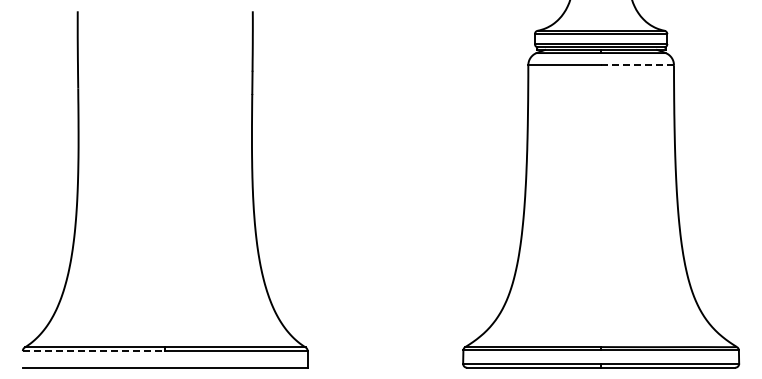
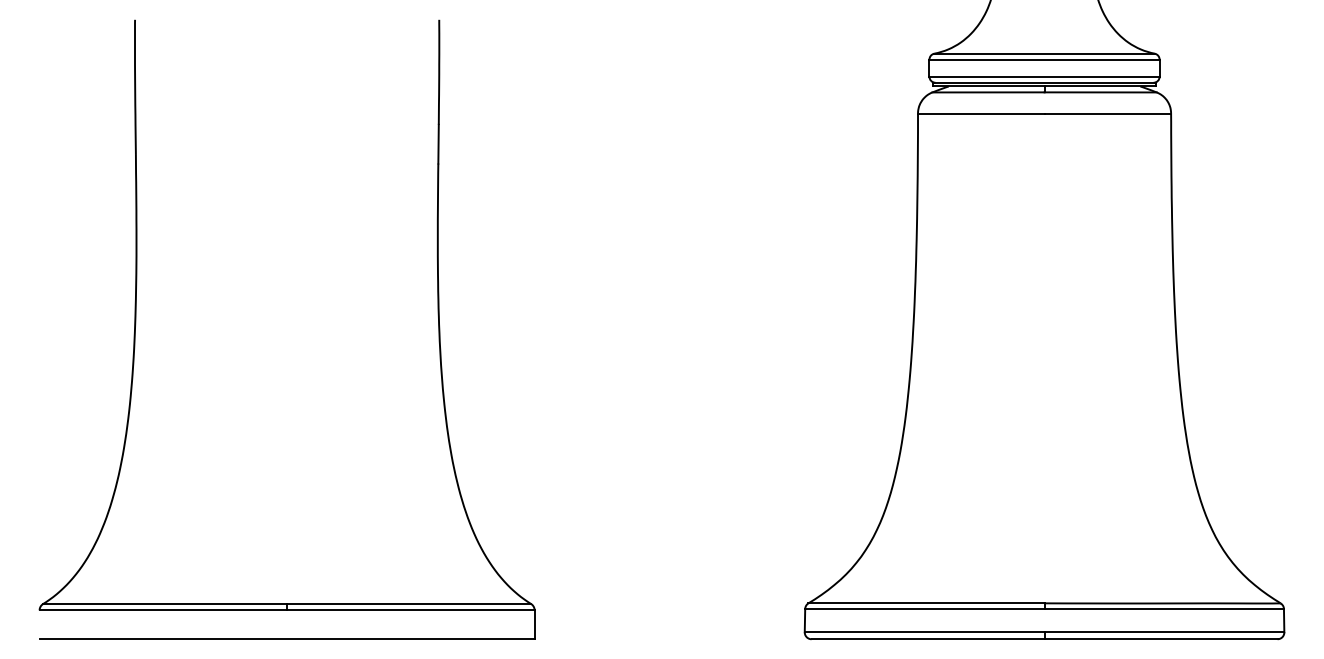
line: (637, 65) -> (1107, 114), dashed -> solid
line: (94, 351) -> (164, 611), dashed -> solid

